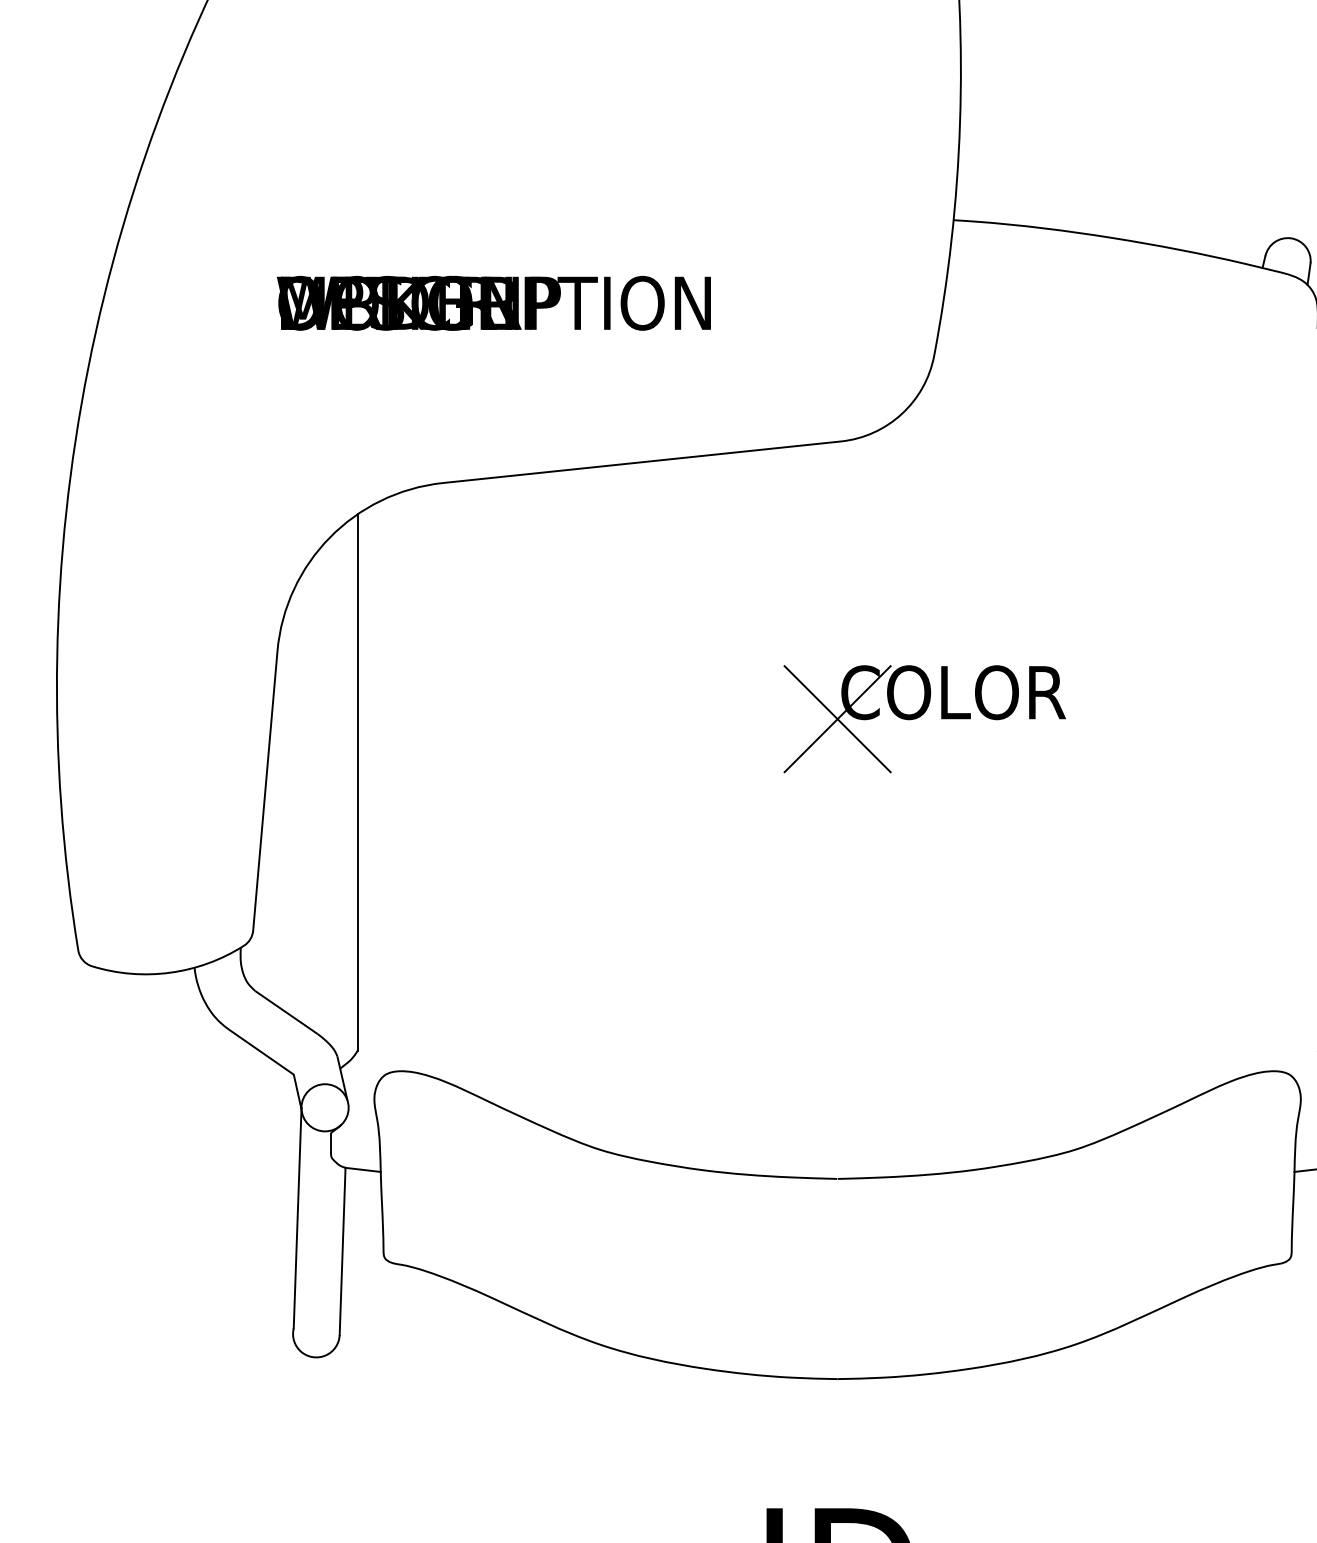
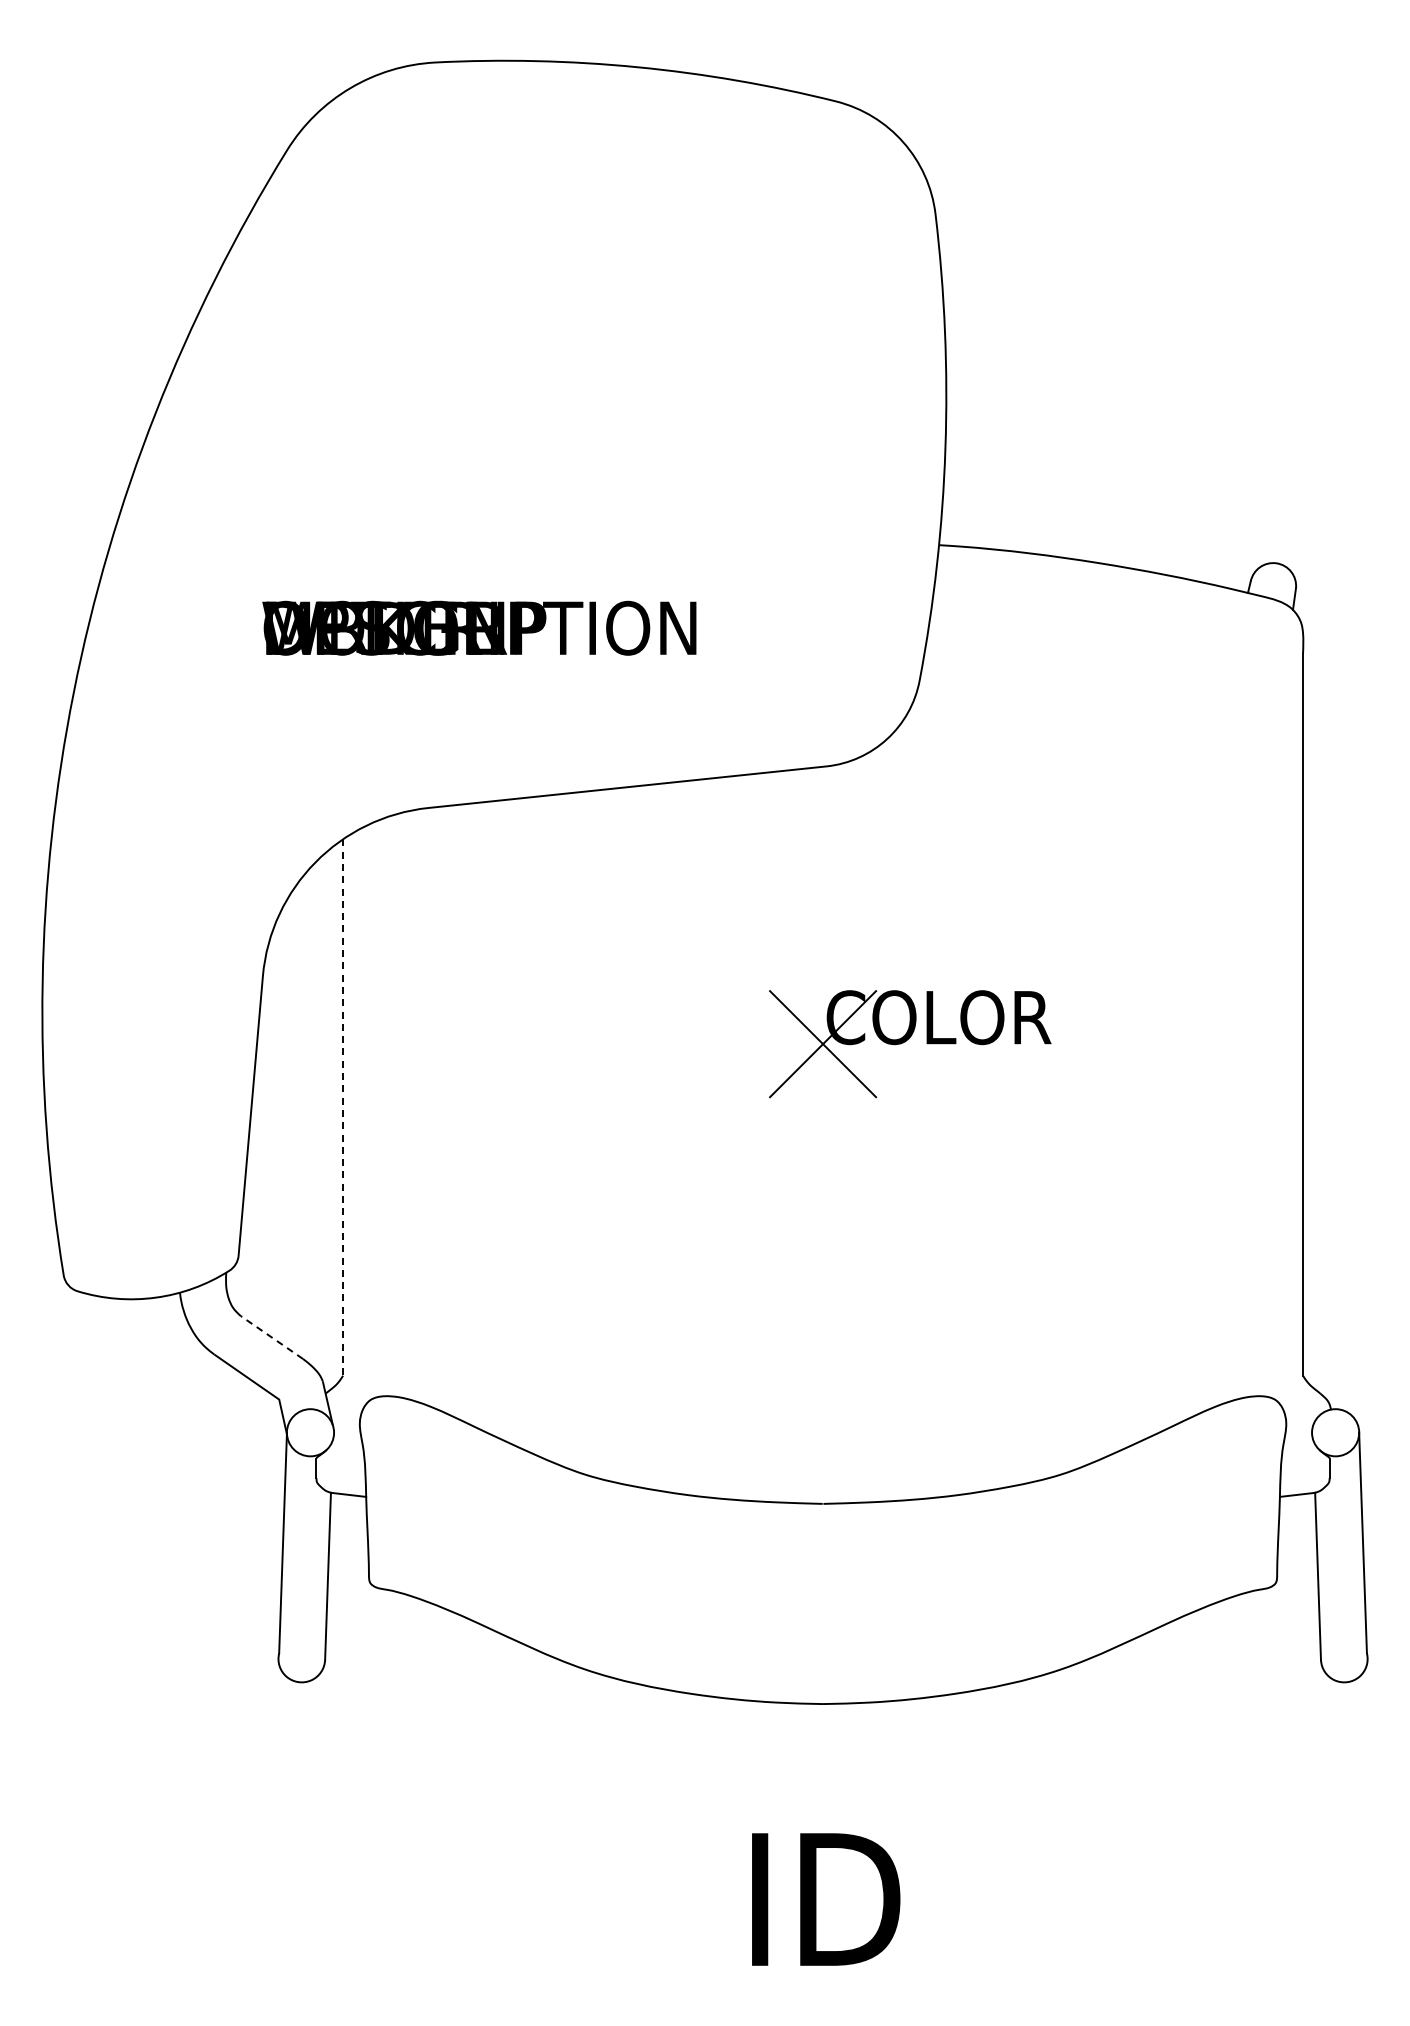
line: (358, 783) -> (343, 1108), solid -> dashed
line: (286, 1012) -> (271, 1337), solid -> dashed

